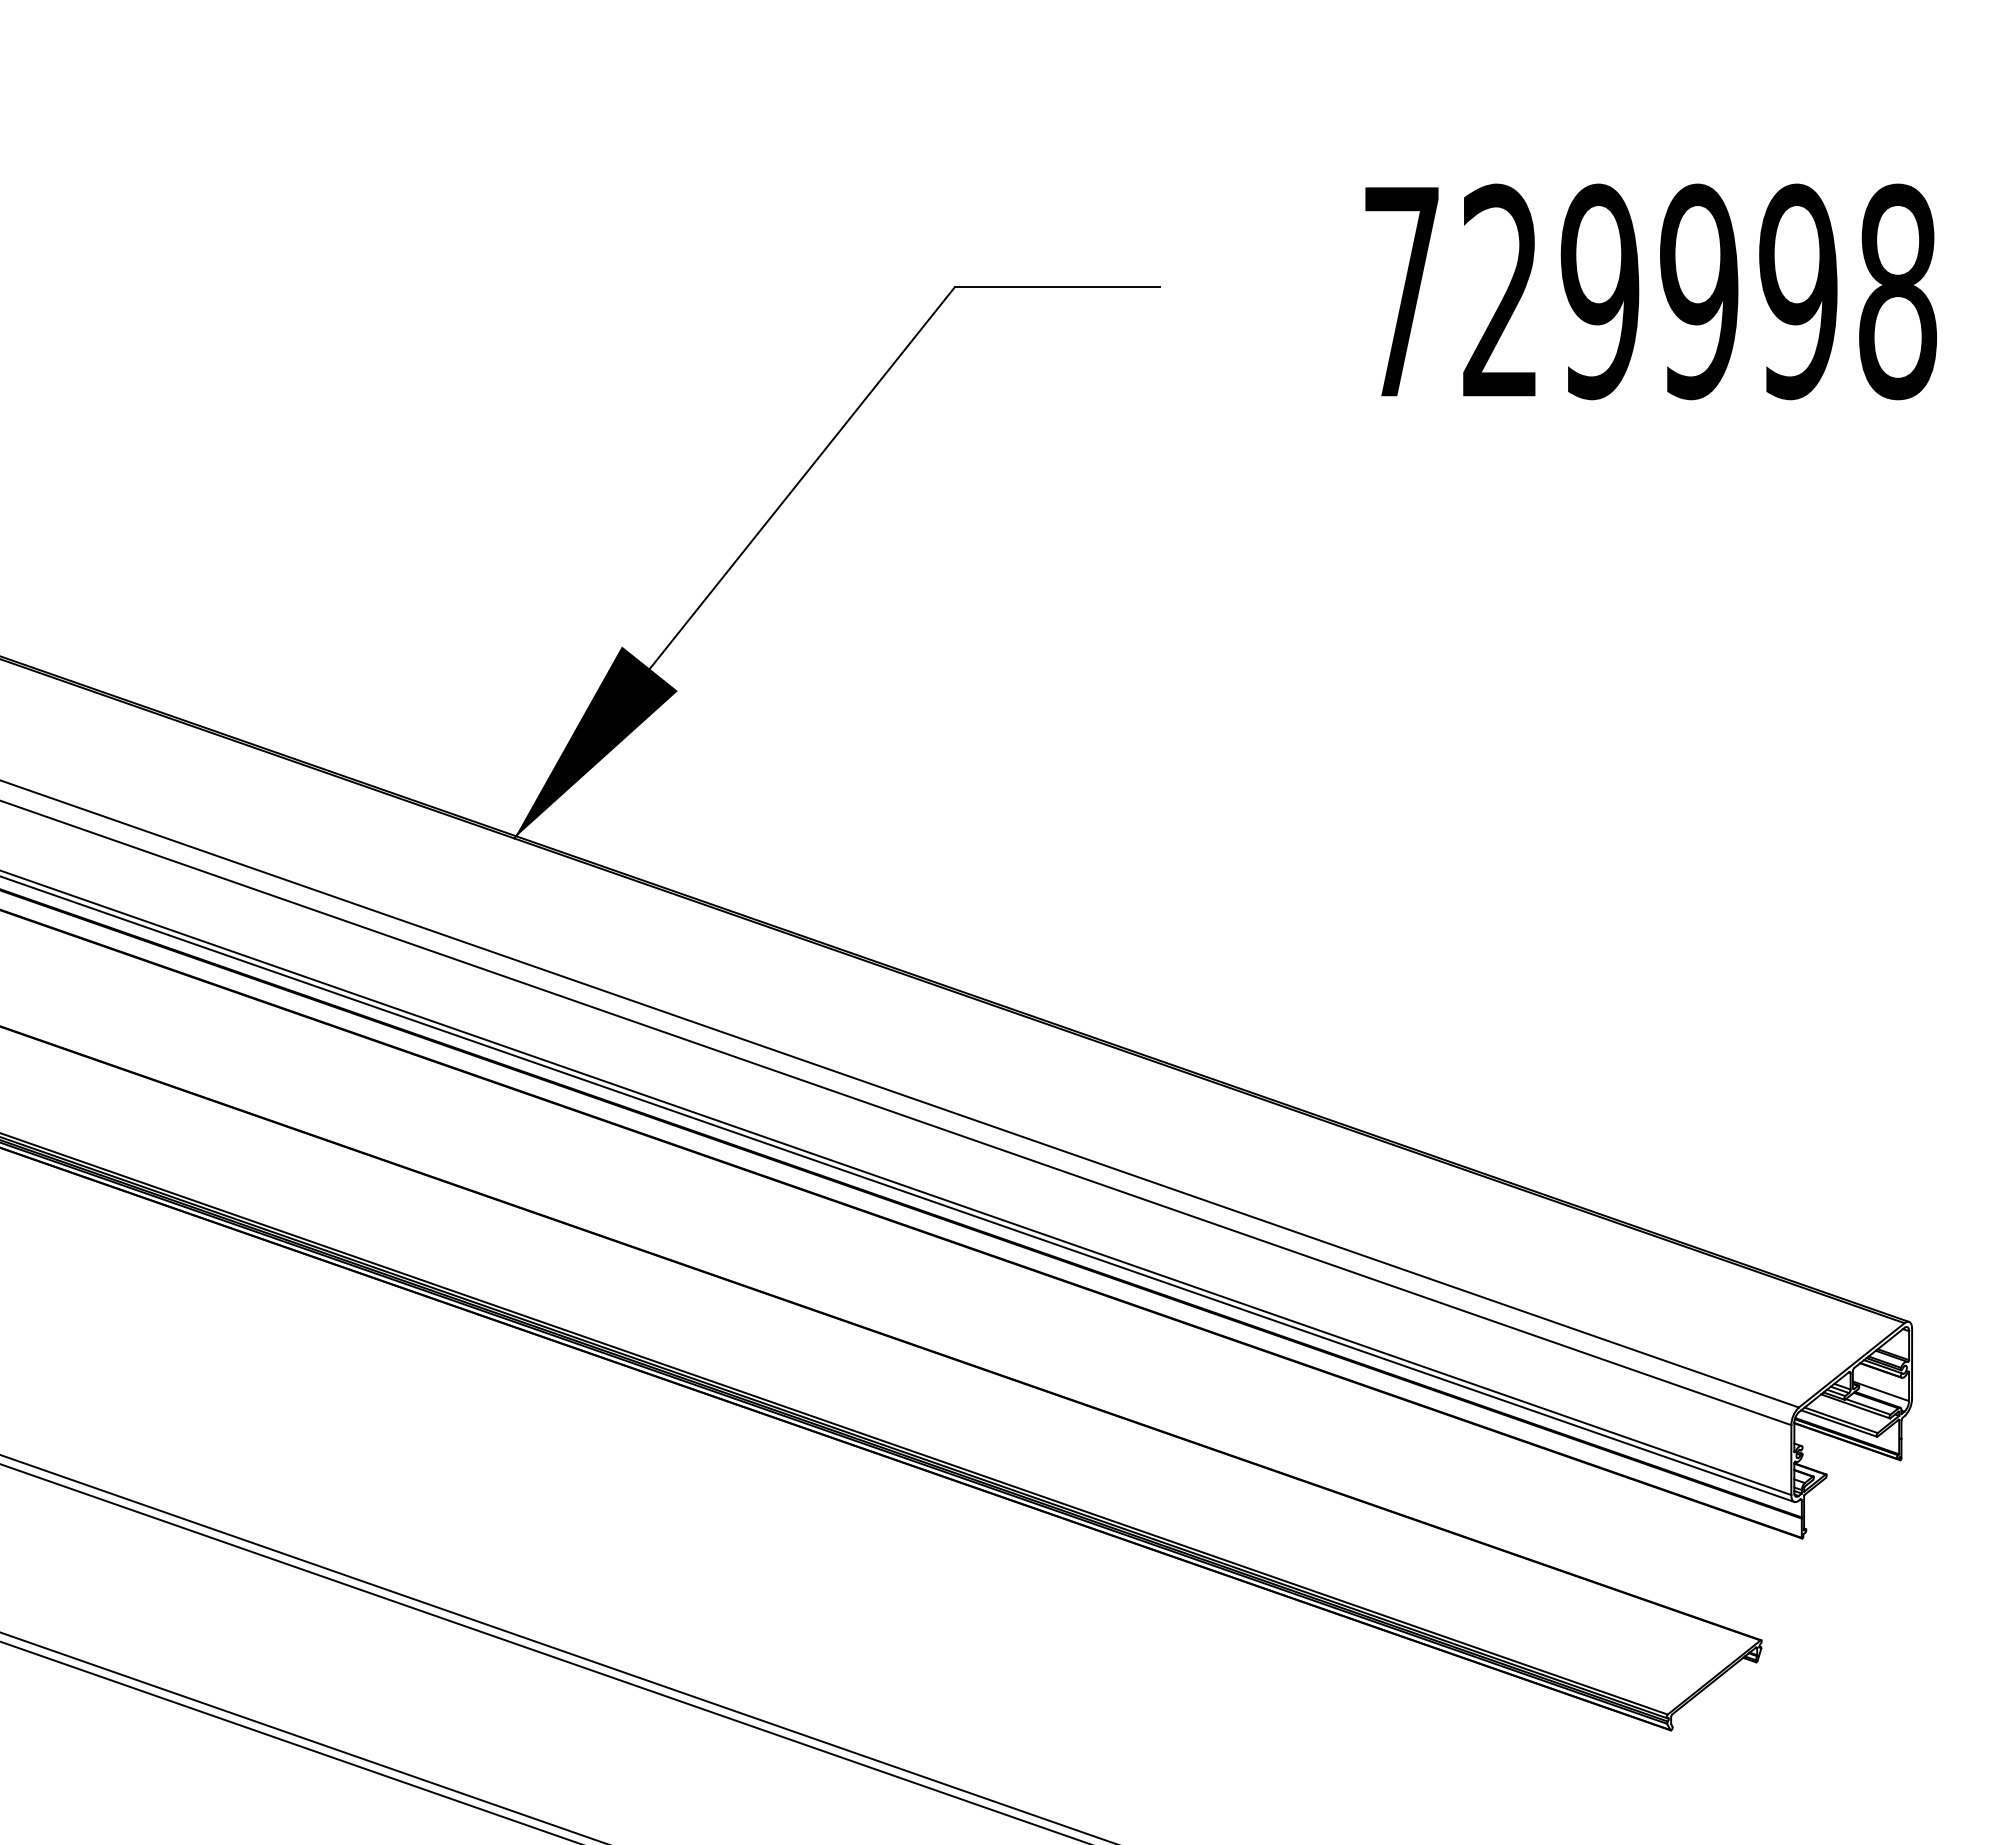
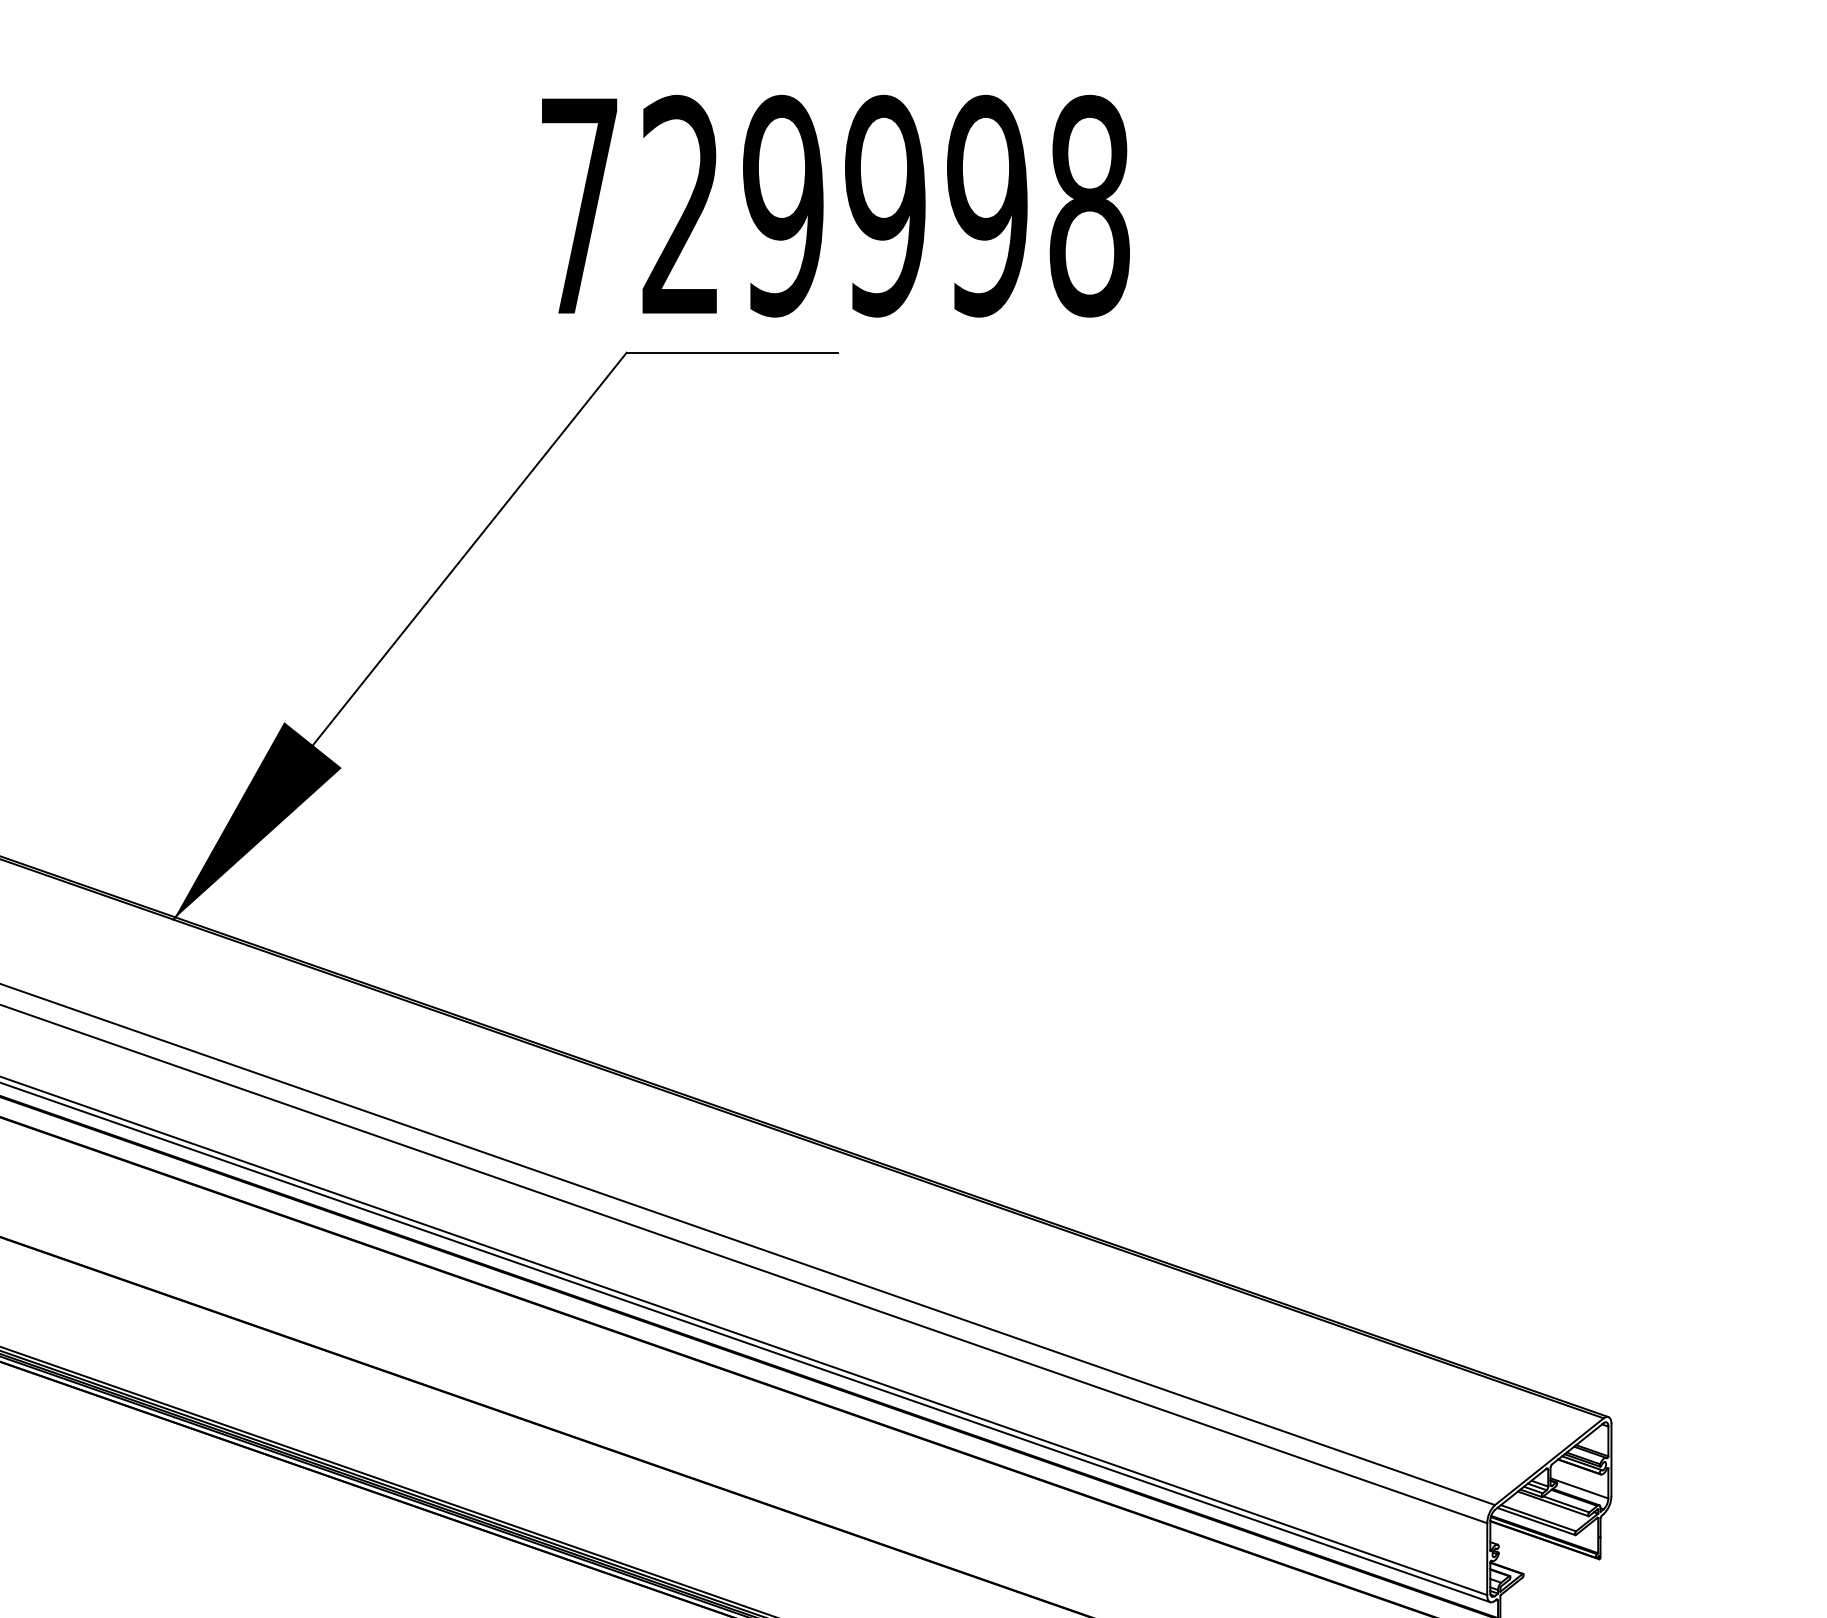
text: (1650, 291) -> (835, 205), moved

